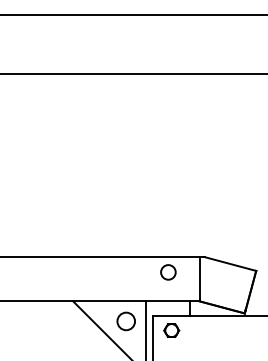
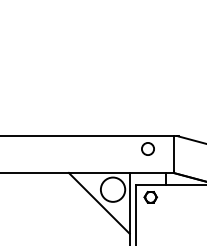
circle: (125, 321) -> (112, 189), size x1.67

